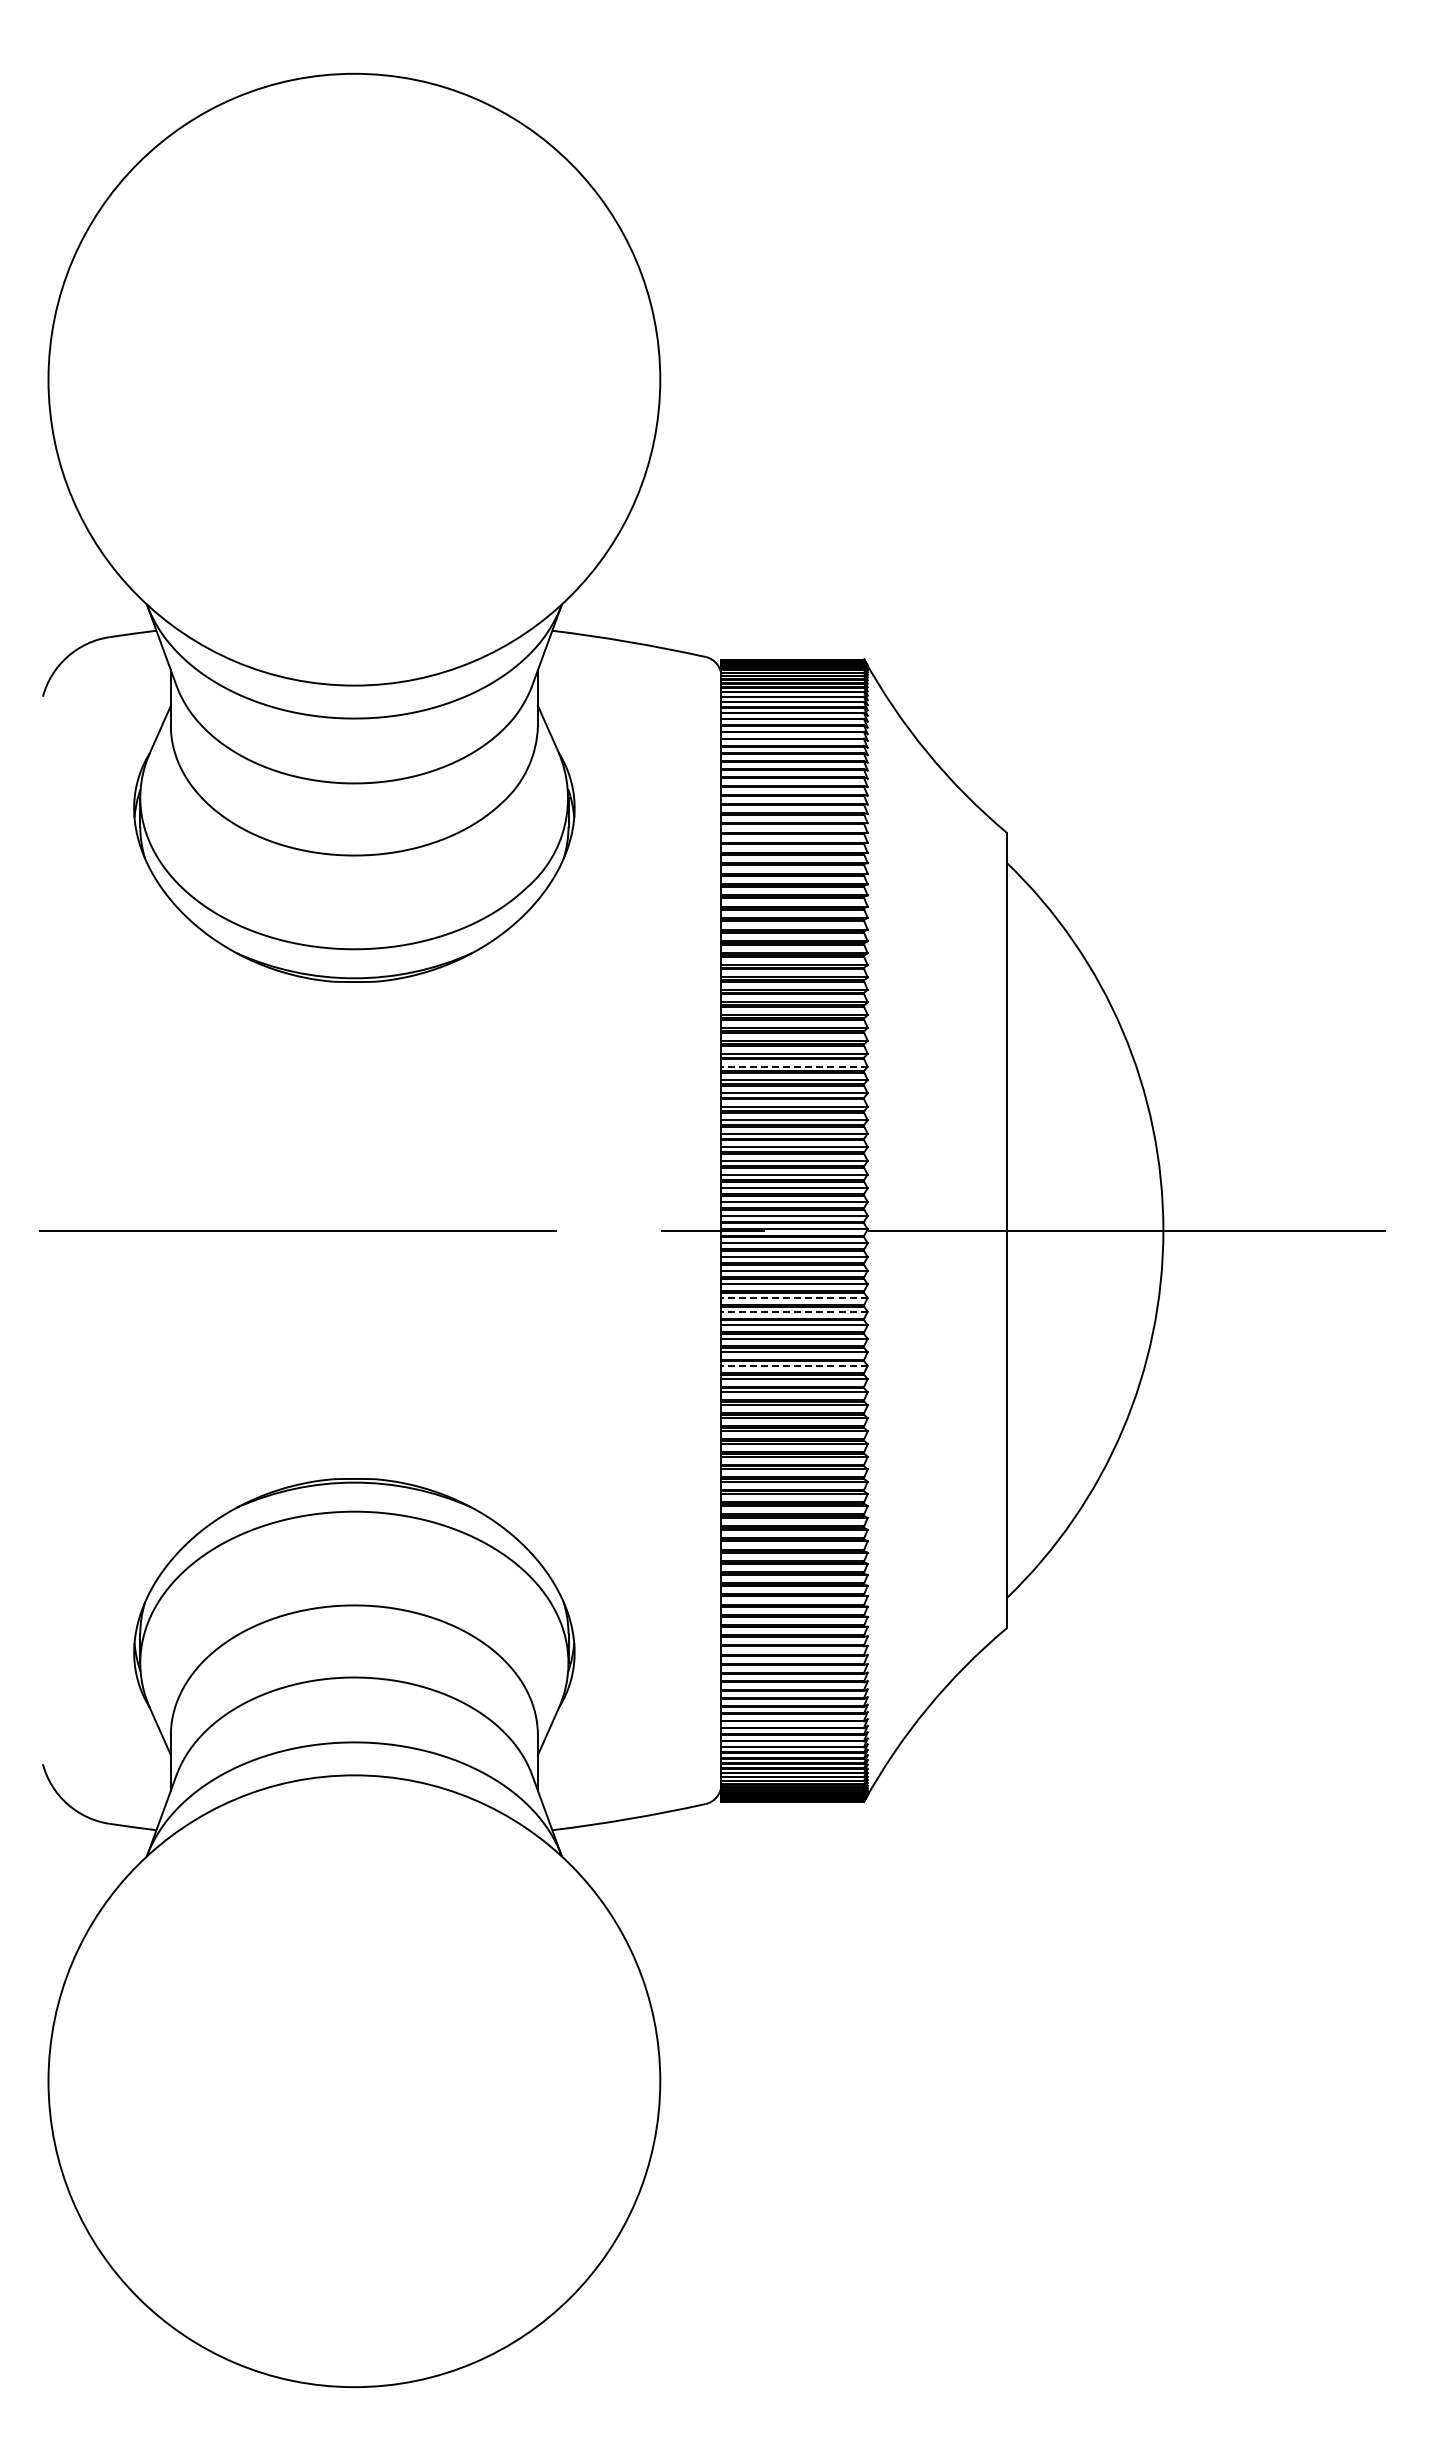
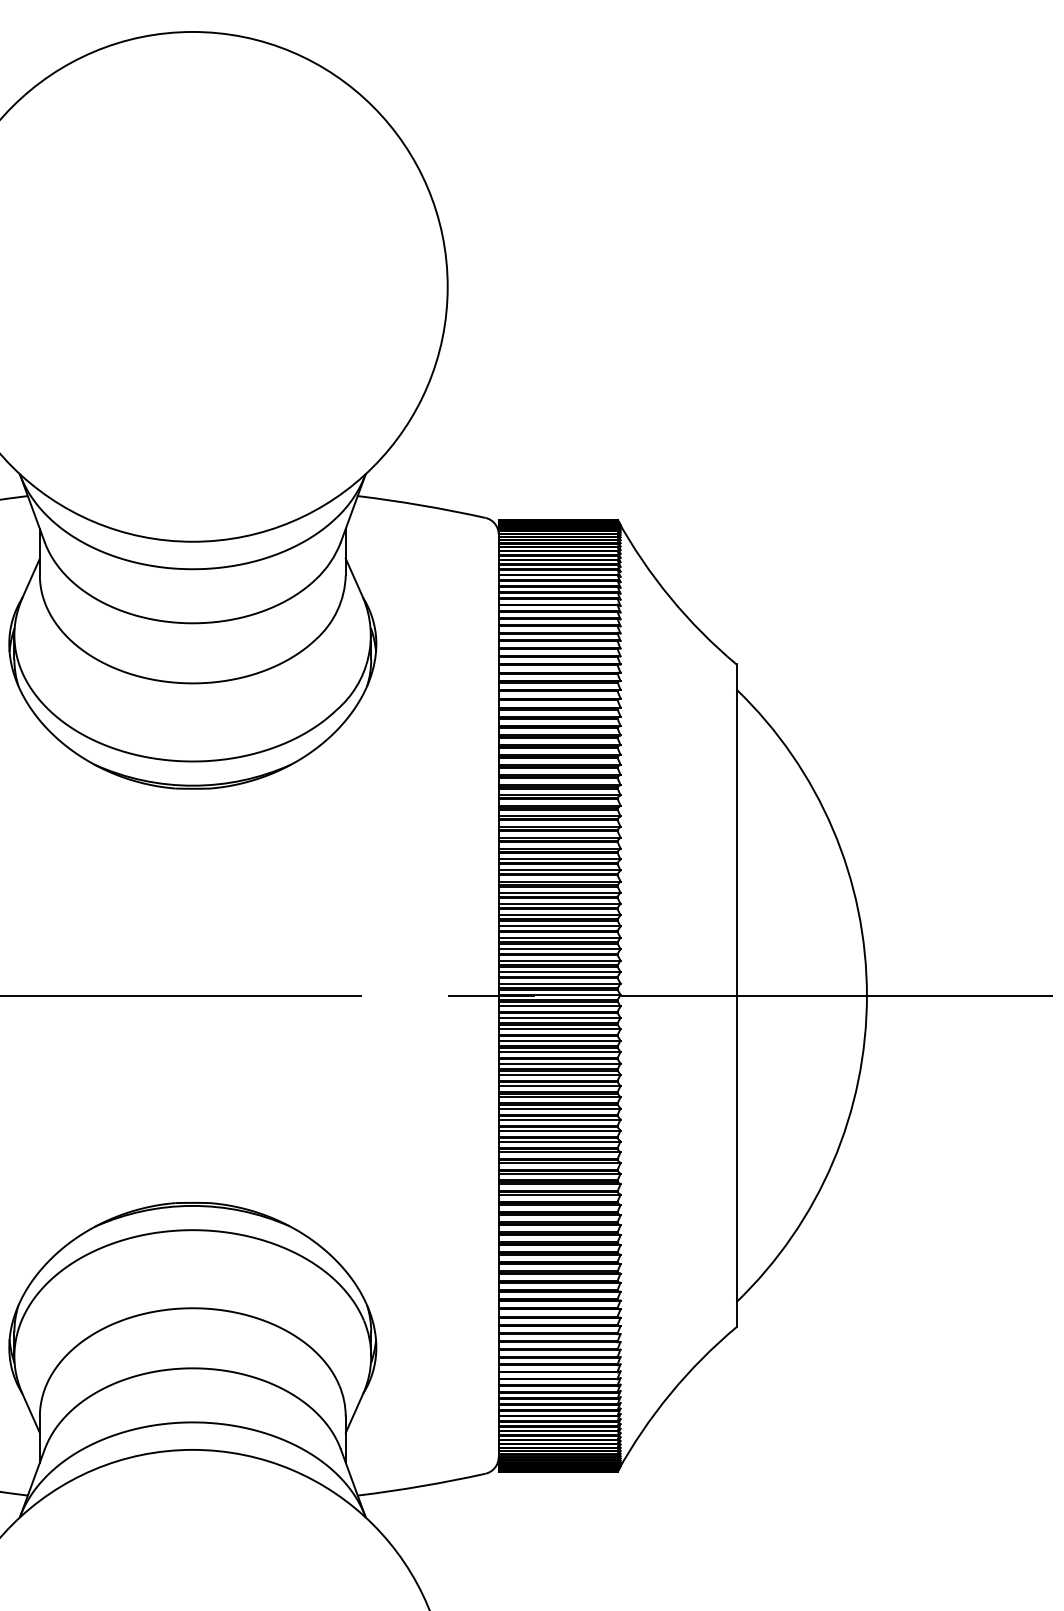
line: (794, 1066) -> (559, 859), dashed -> solid
line: (794, 1298) -> (559, 1052), dashed -> solid
line: (794, 1311) -> (559, 1063), dashed -> solid
line: (794, 1365) -> (559, 1108), dashed -> solid

